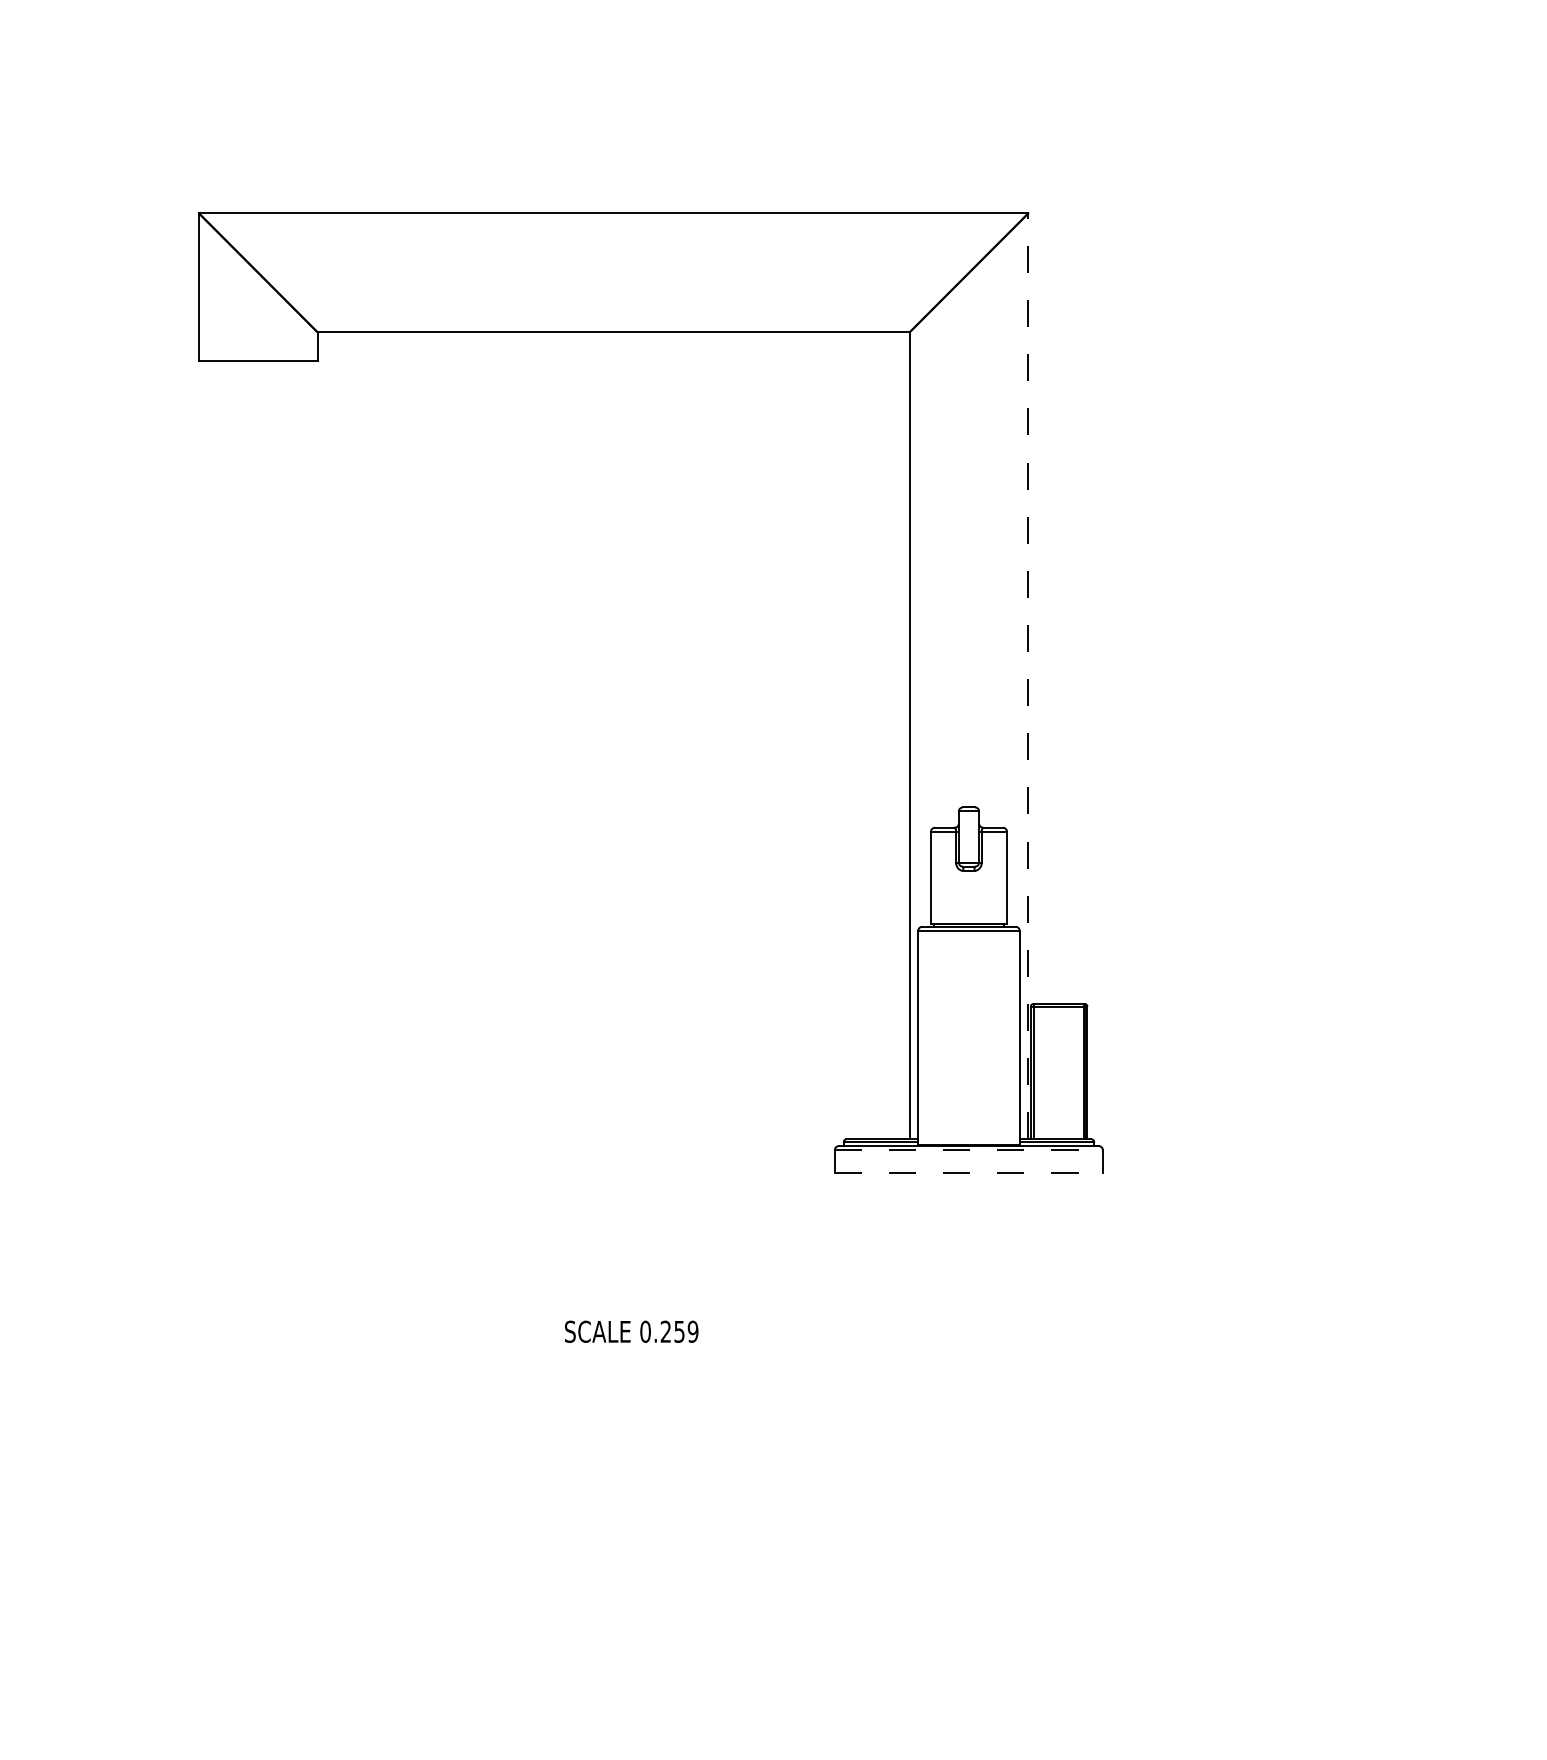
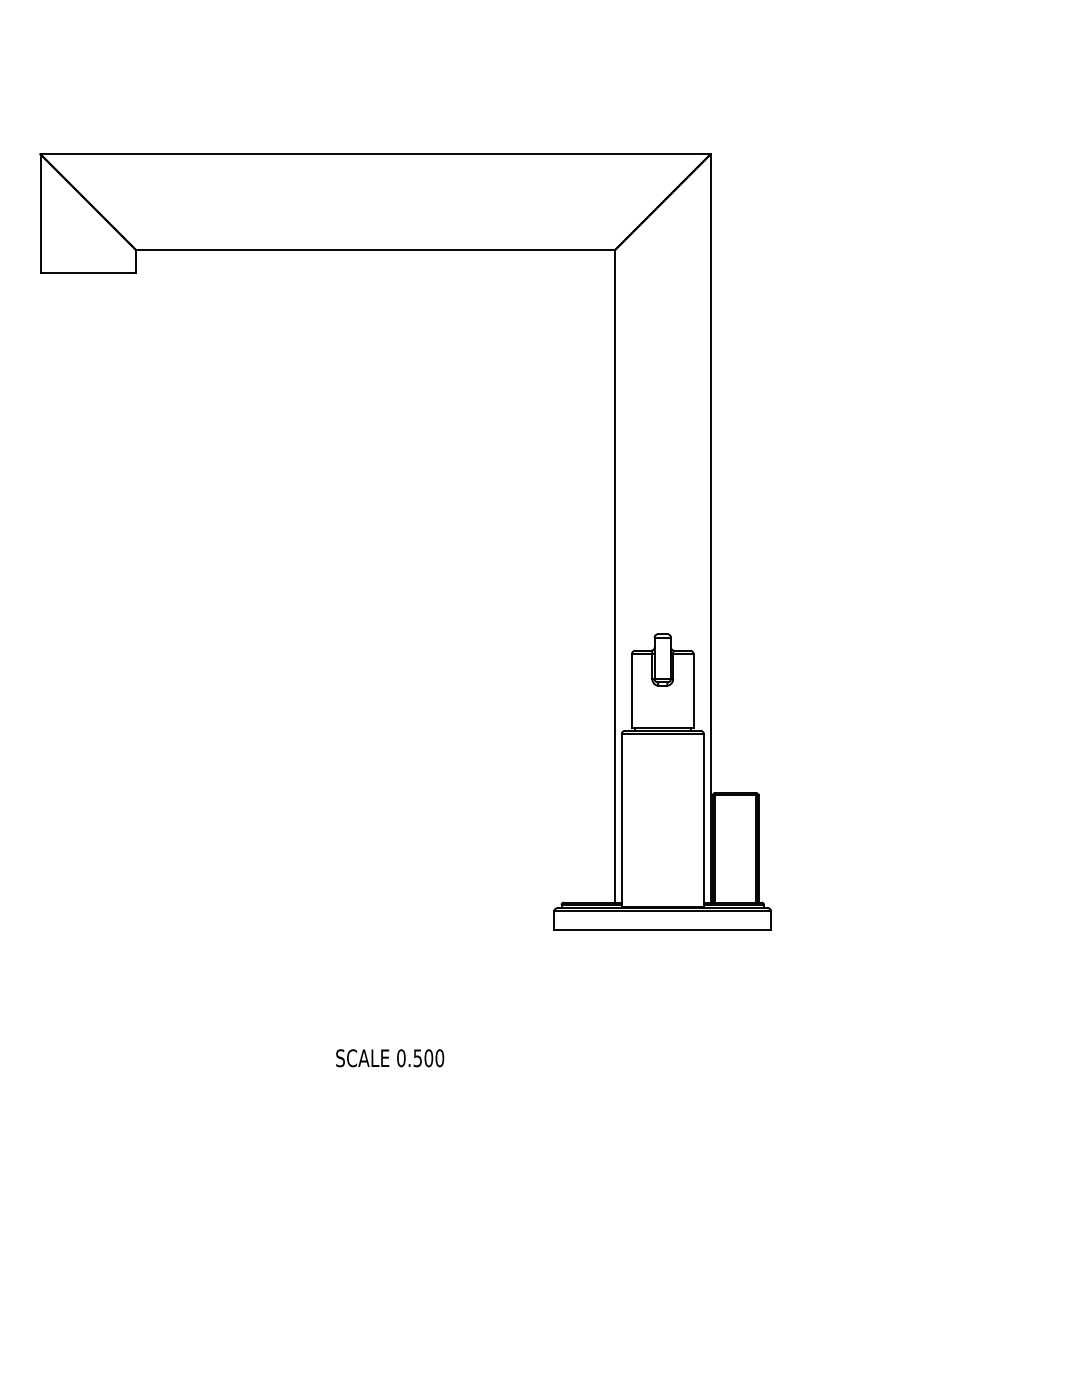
line: (1028, 676) -> (710, 528), dashed -> solid
line: (969, 1150) -> (663, 911), dashed -> solid
line: (969, 1173) -> (663, 930), dashed -> solid
text: (679, 1331) -> (428, 1058), 0.259 -> 0.500

